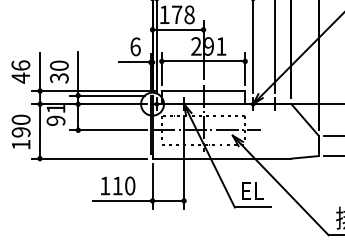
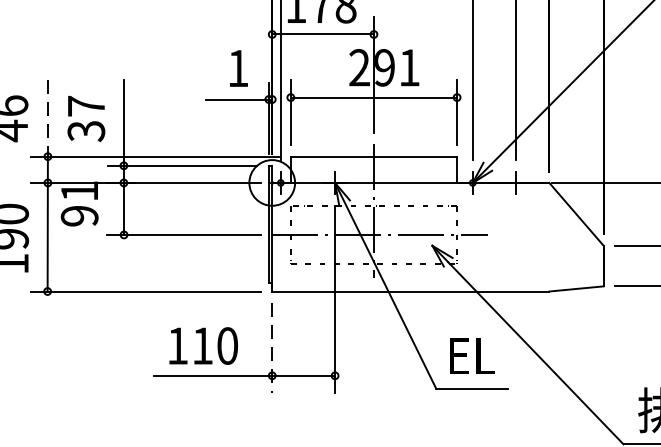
text: (135, 46) -> (238, 67), 6 -> 1
text: (59, 65) -> (86, 105), 30 -> 37
line: (40, 72) -> (48, 119), solid -> dashed
line: (152, 186) -> (272, 347), solid -> dashed

